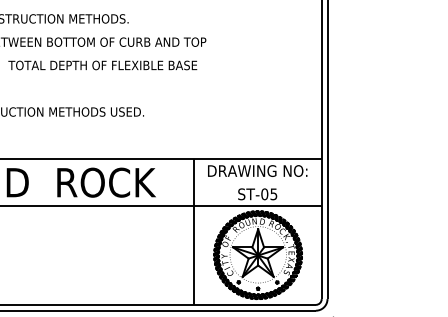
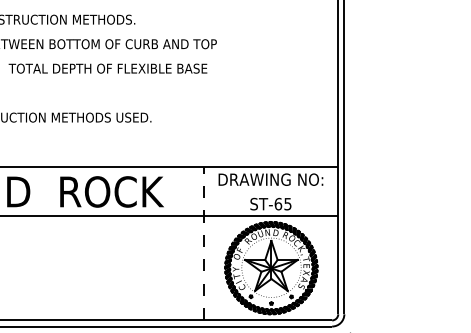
text: (264, 193) -> (278, 203), ST-05 -> ST-65
line: (193, 232) -> (203, 244), solid -> dashed

